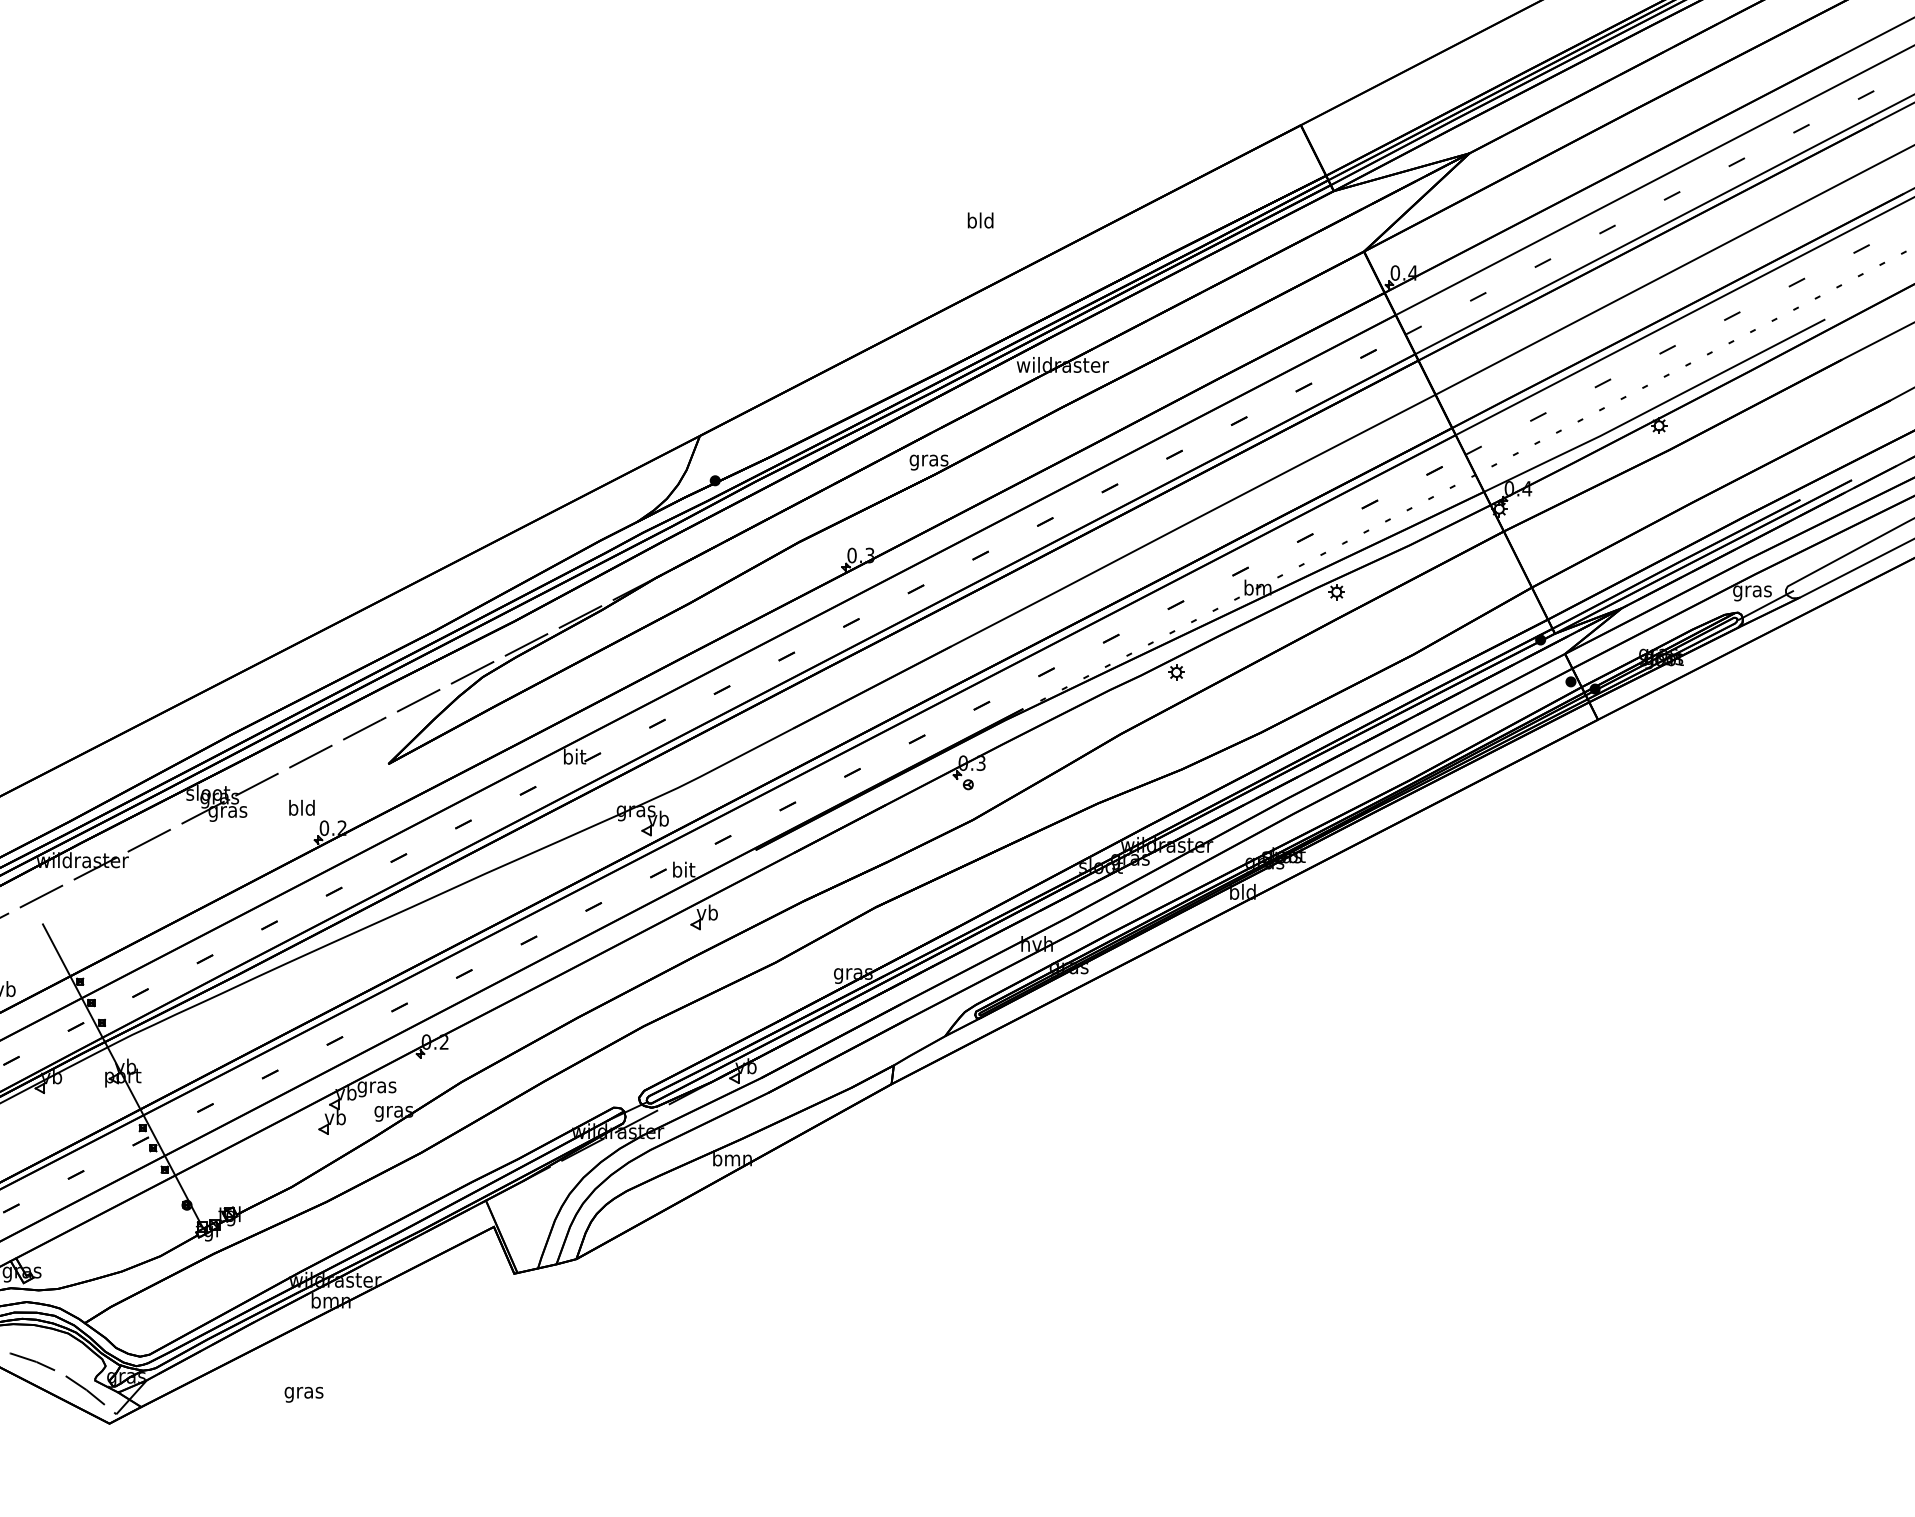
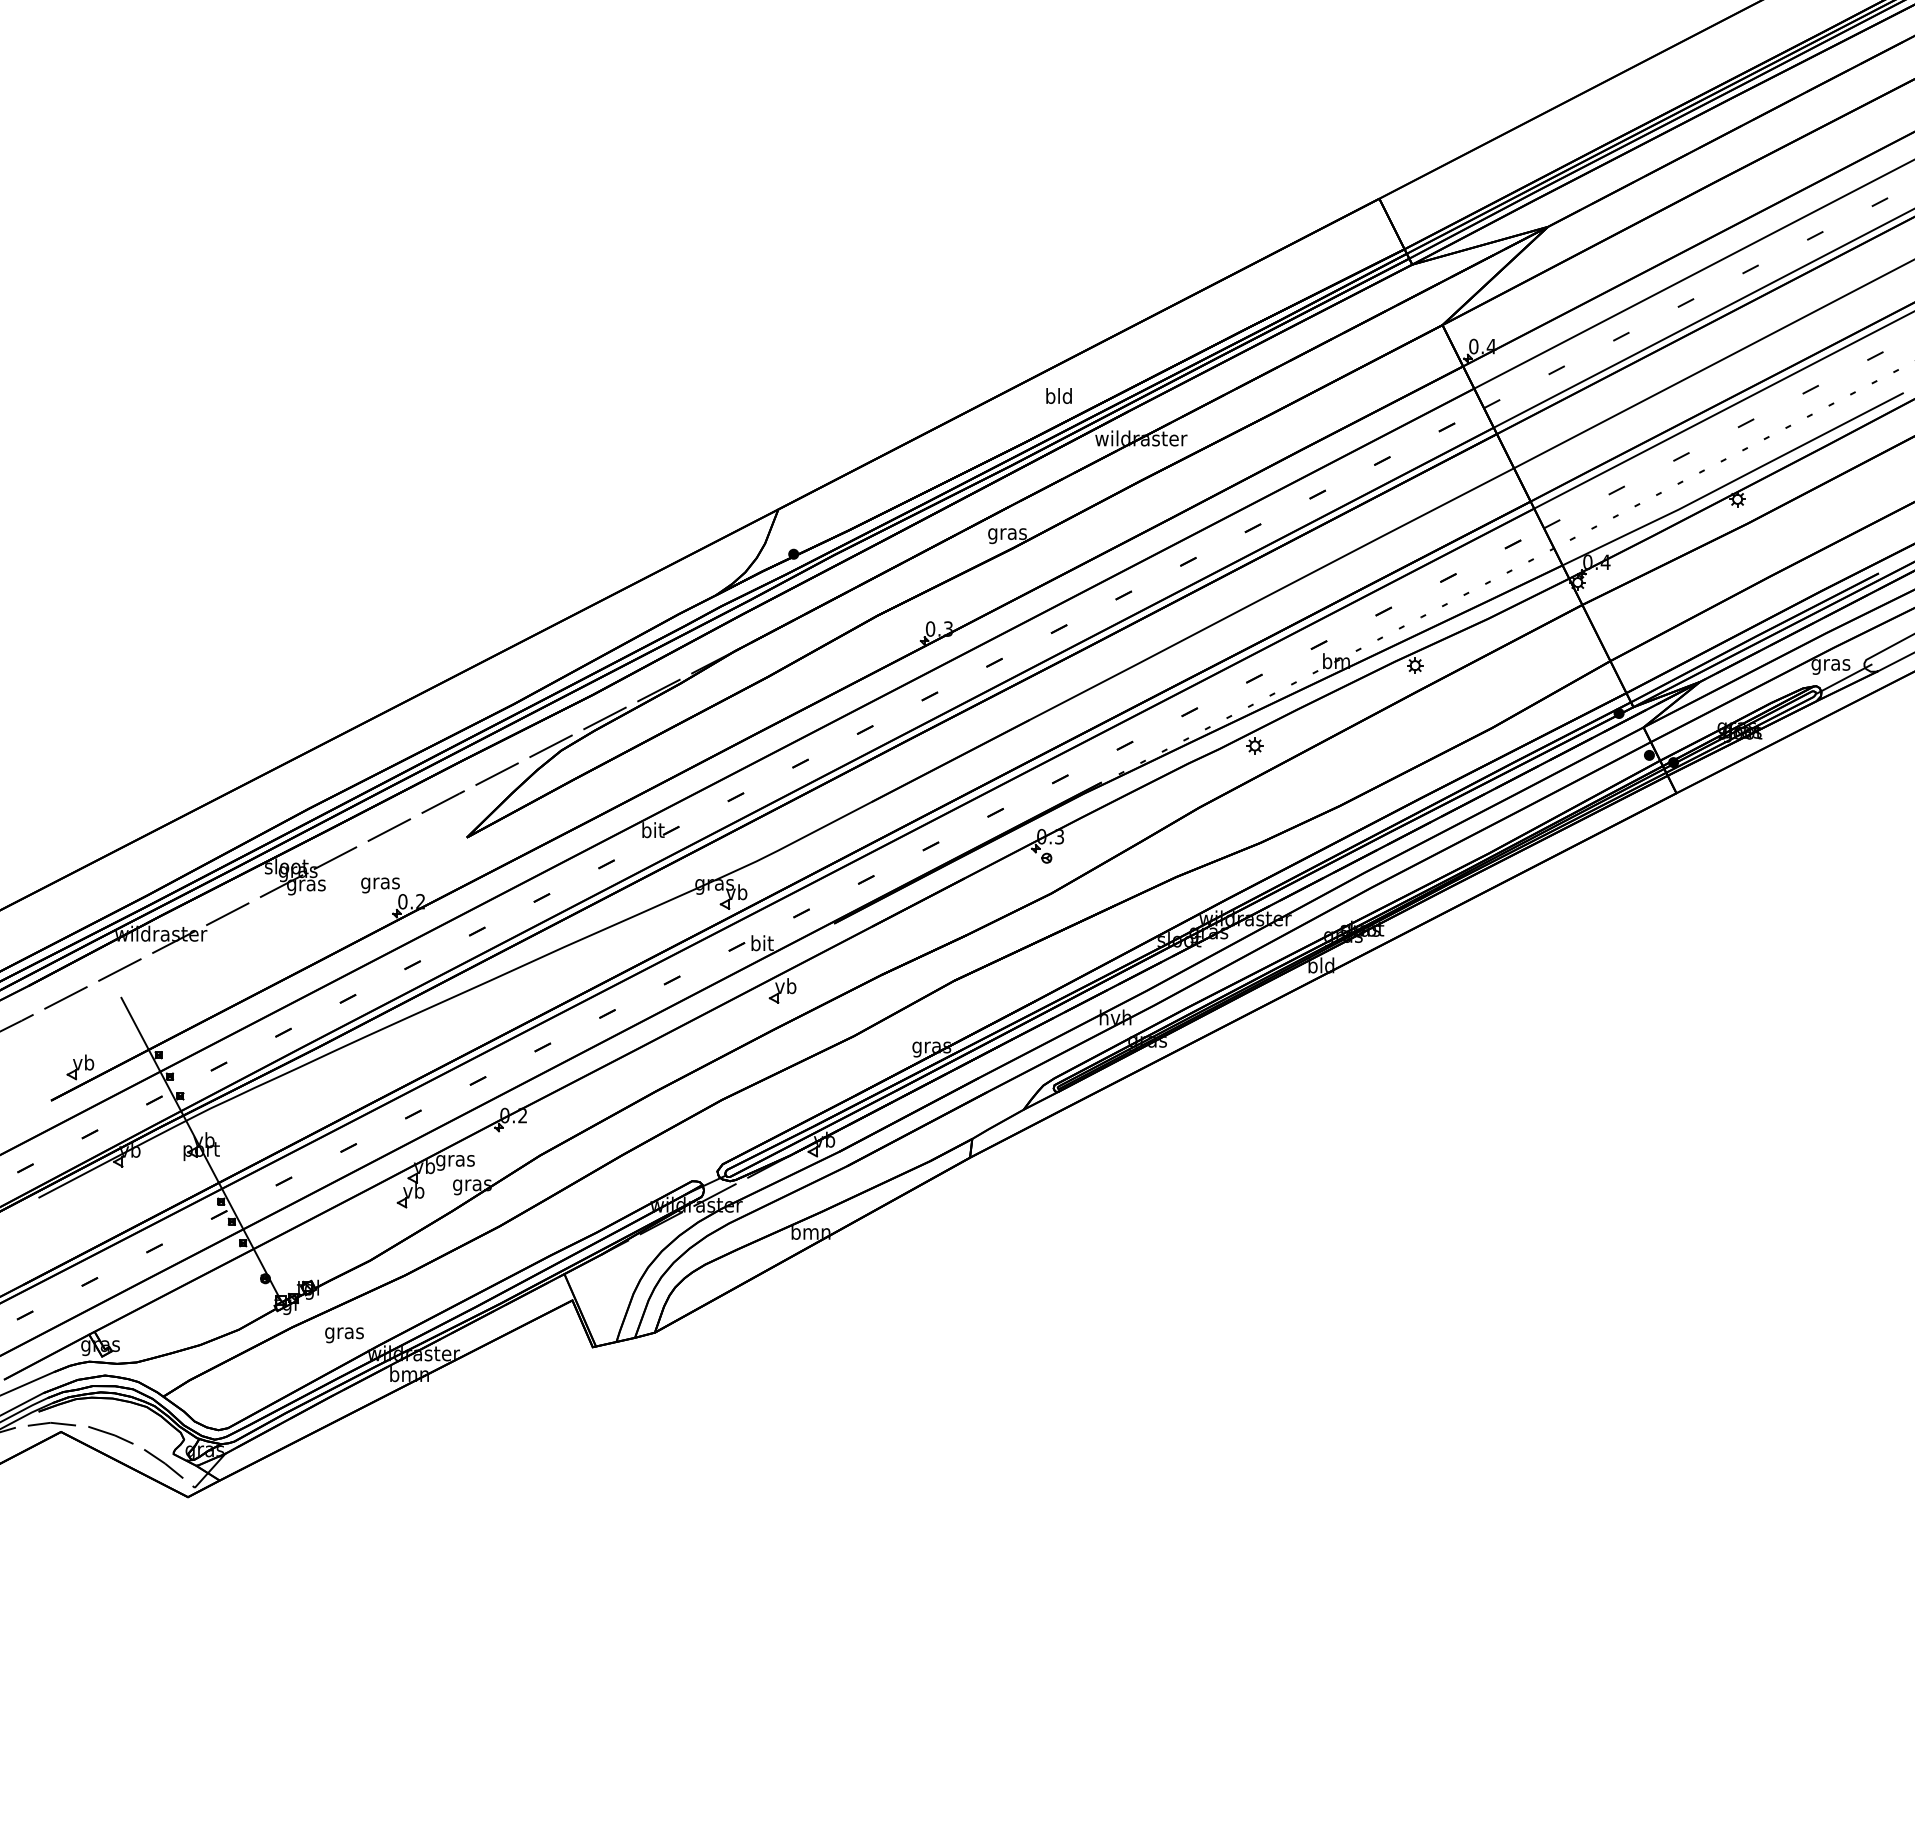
text: (980, 219) -> (1058, 395), moved
text: (302, 809) -> (380, 883), bld -> gras
text: (304, 1394) -> (344, 1335), moved

